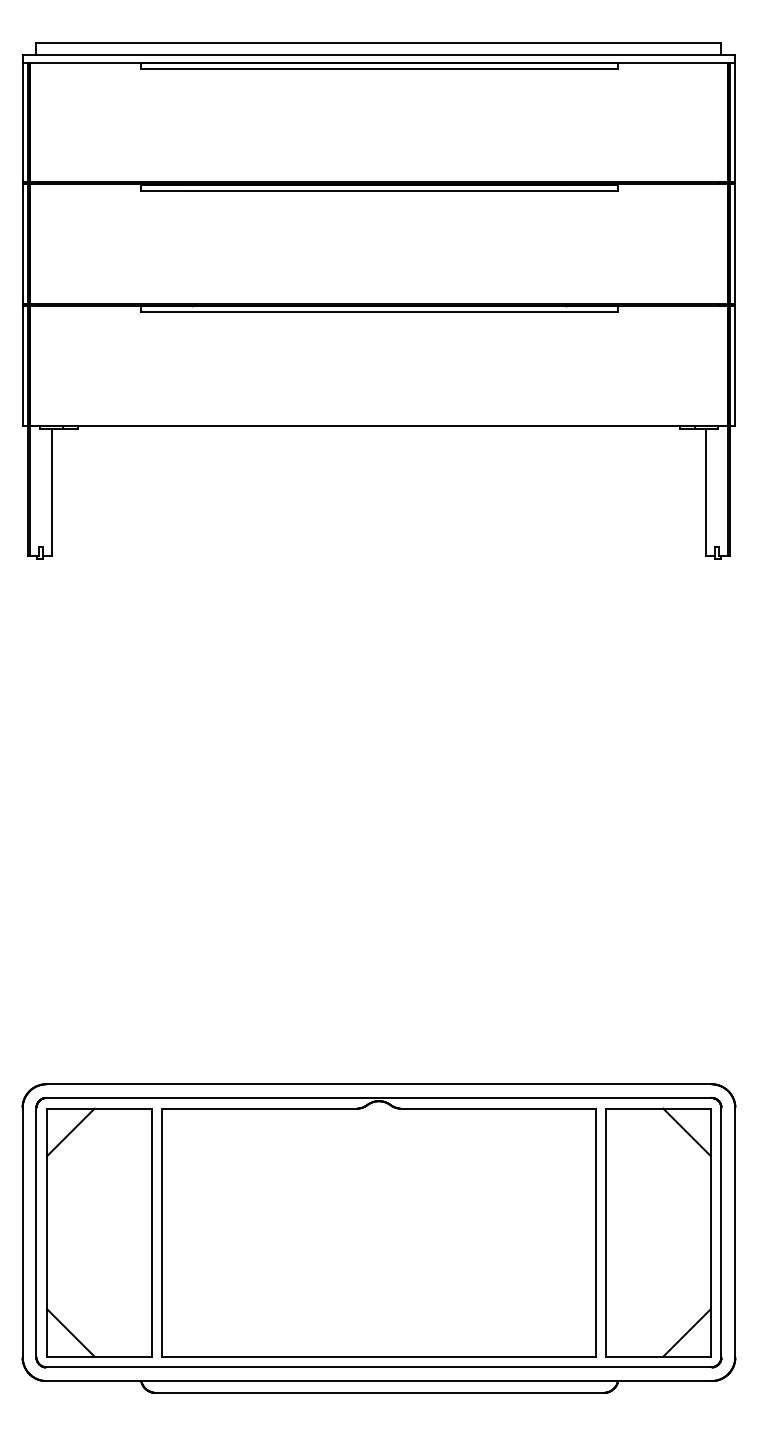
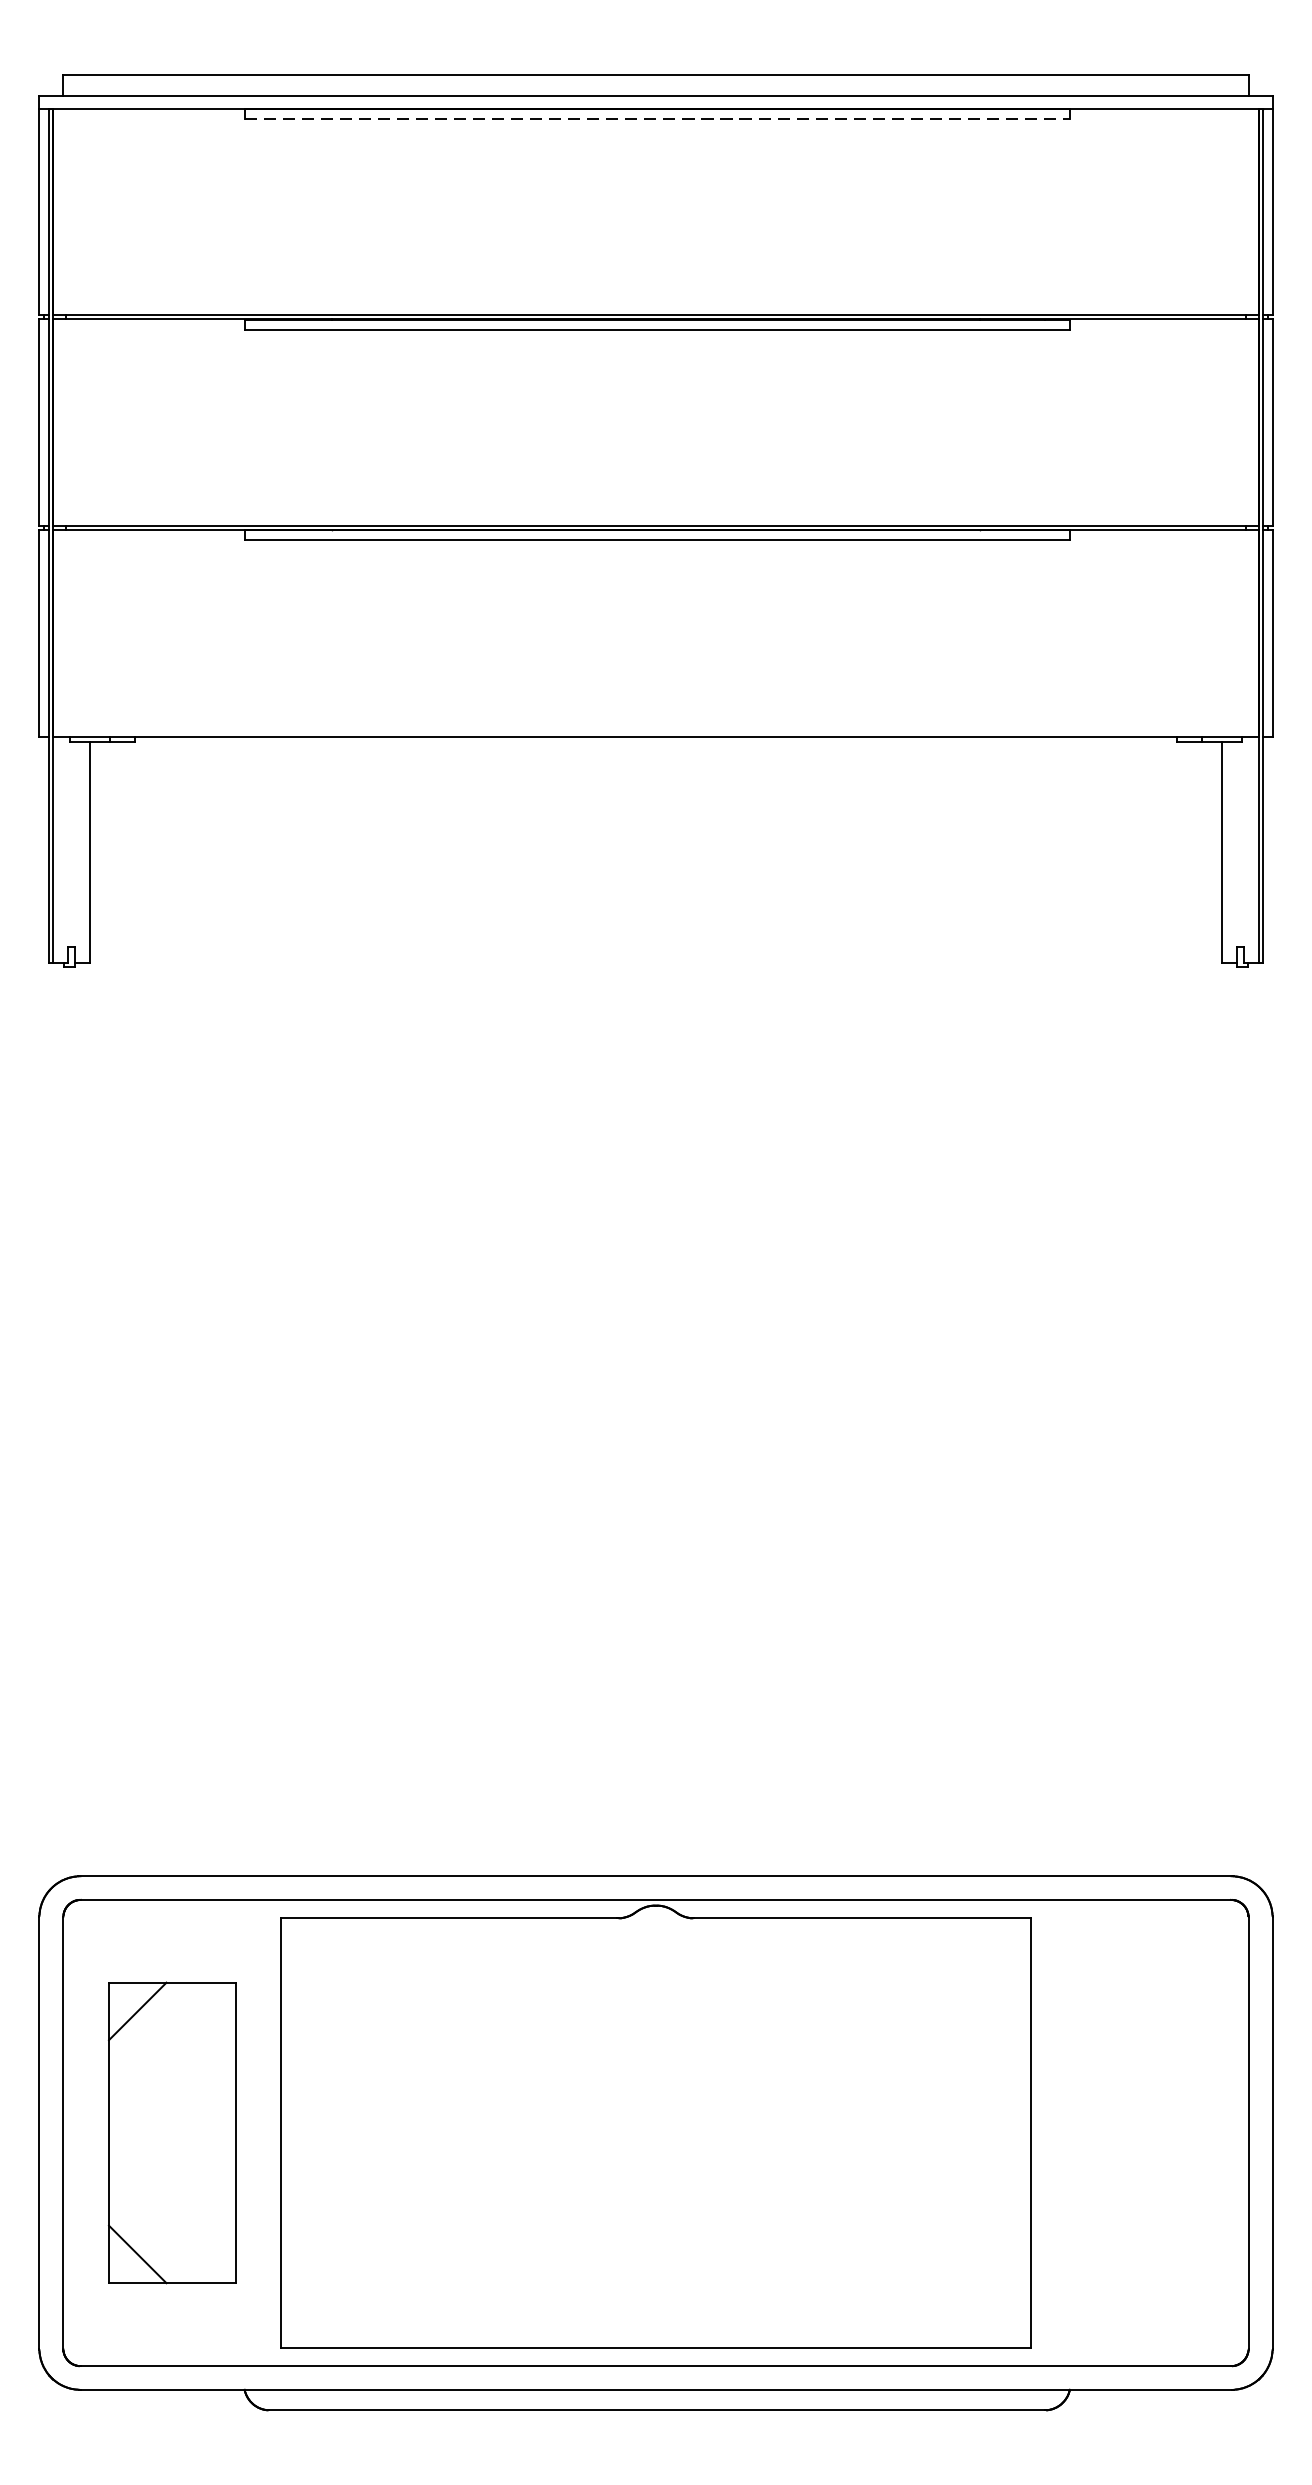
line: (380, 68) -> (658, 118), solid -> dashed
part: (99, 1232) -> (172, 2132), size x0.7
part: (658, 1232) -> (1139, 2132), removed

